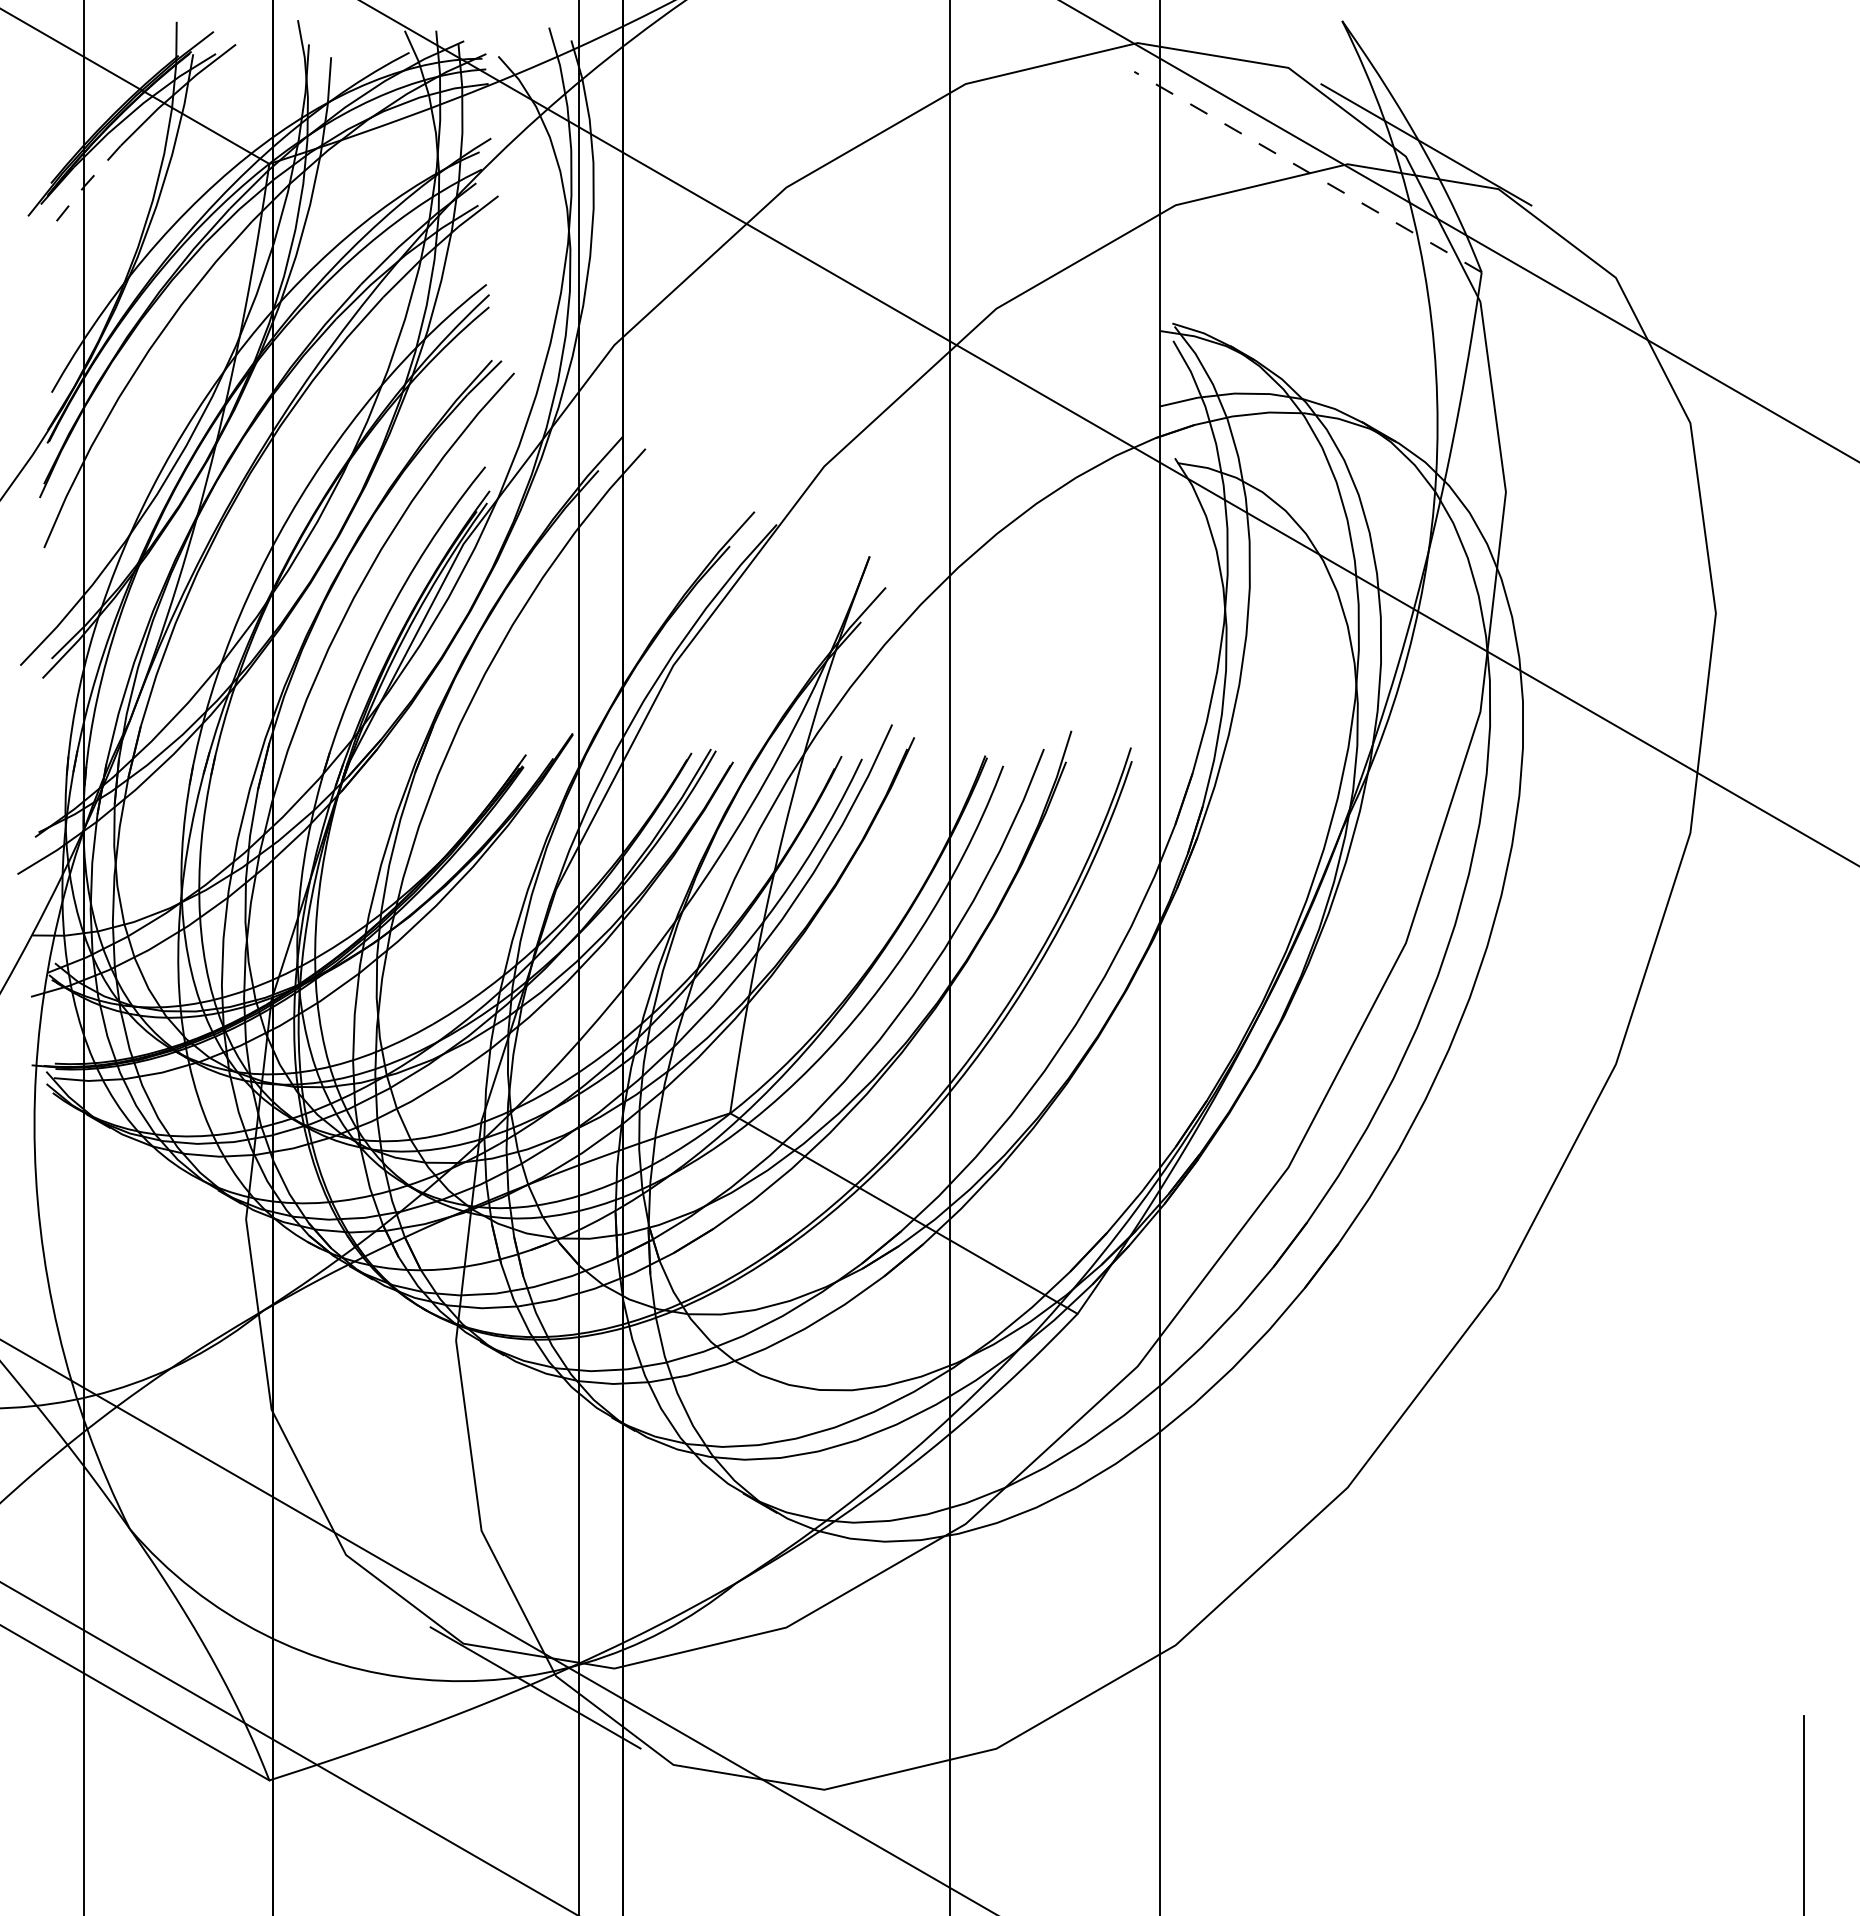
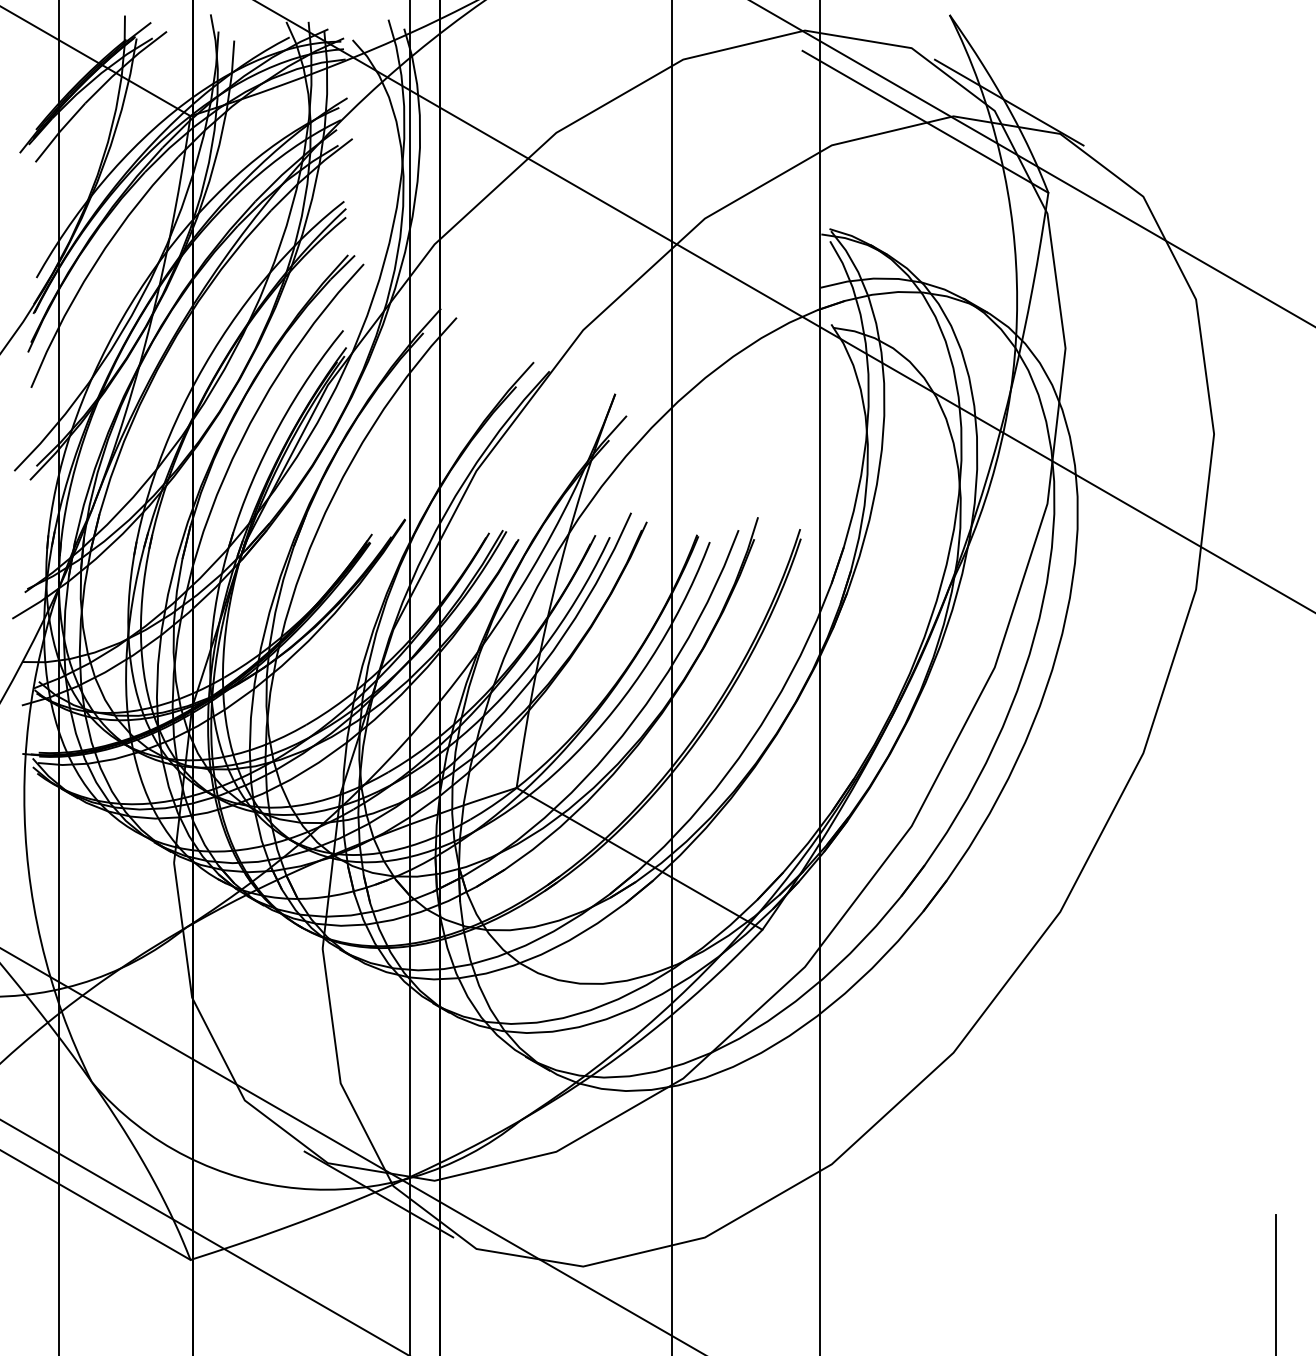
line: (1308, 172) -> (925, 122), dashed -> solid
line: (84, 186) -> (59, 132), dashed -> solid

